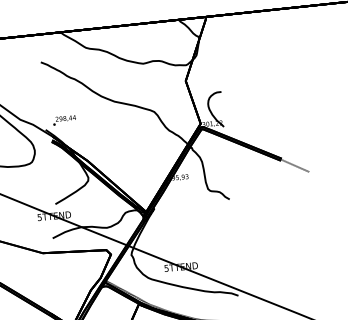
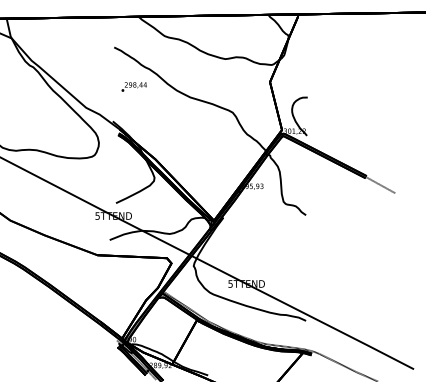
text: (63, 120) -> (133, 86), moved

